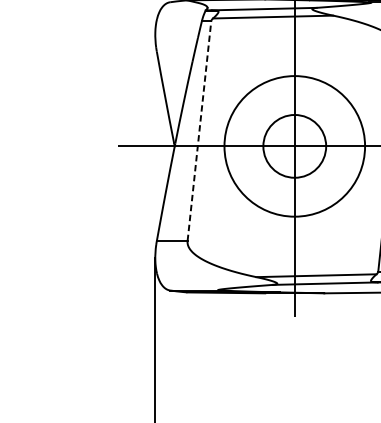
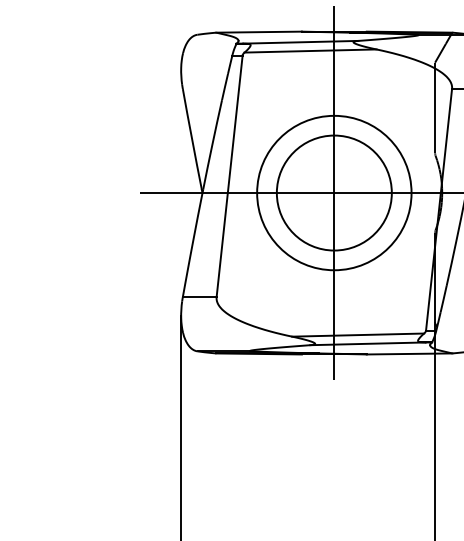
line: (199, 130) -> (229, 175), dashed -> solid
circle: (294, 145) -> (333, 192), size x1.67

